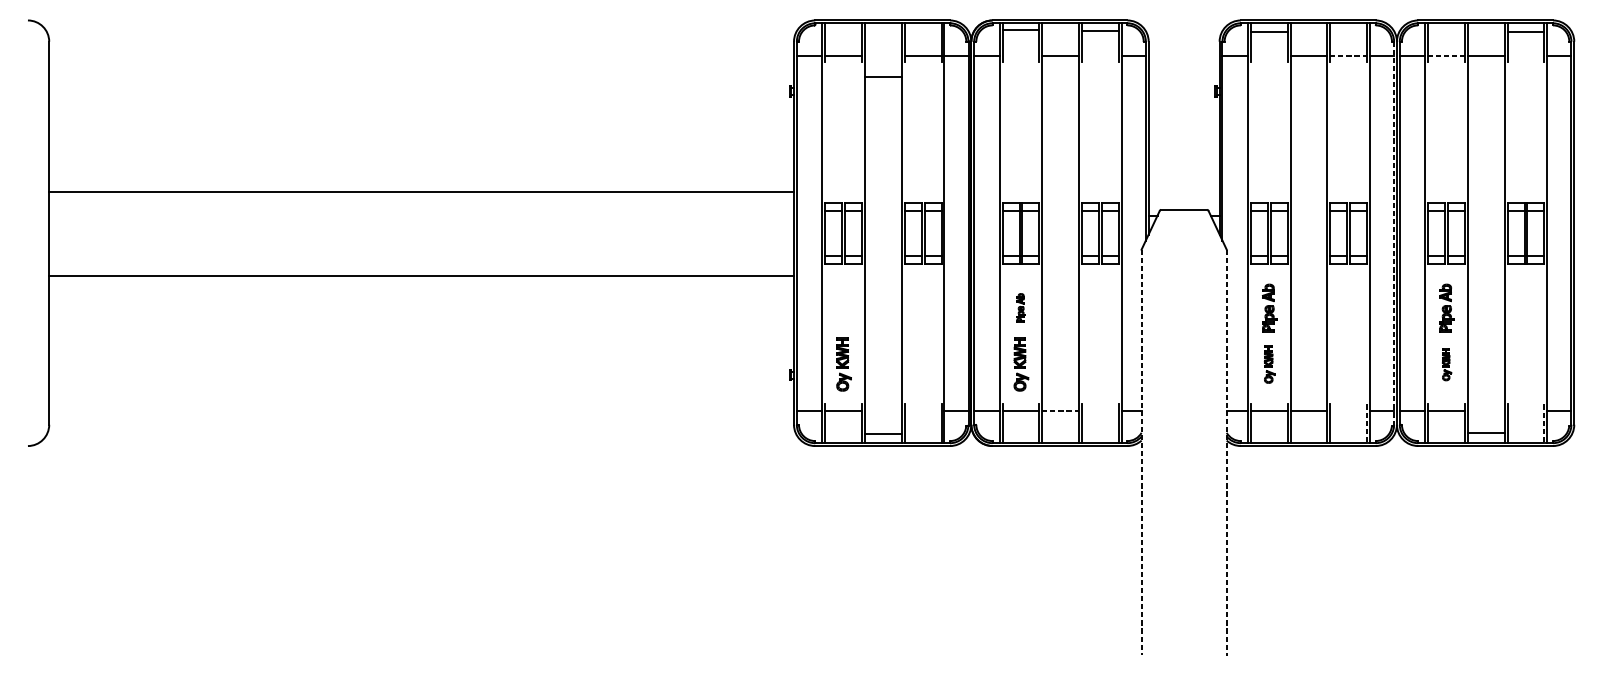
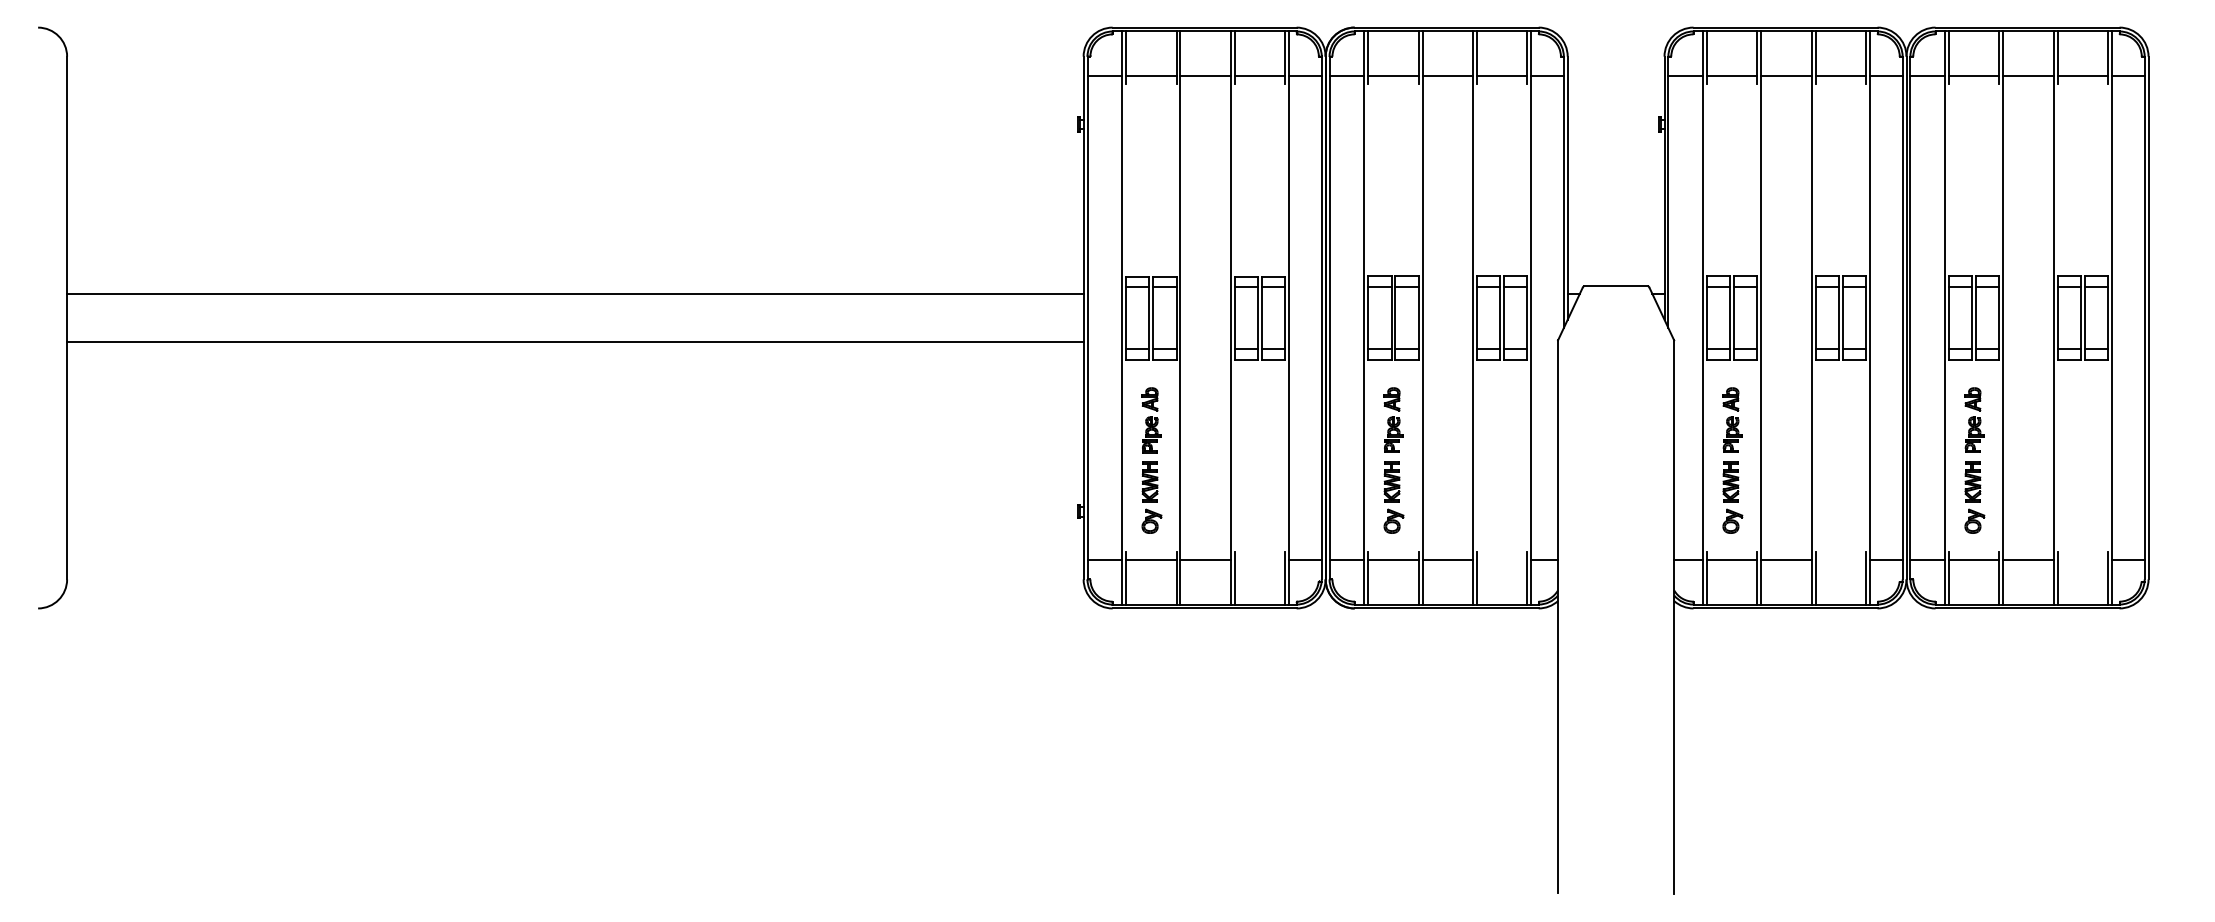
line: (1021, 30) -> (1393, 76), moved
line: (1100, 31) -> (1501, 76), moved
line: (1269, 32) -> (1732, 76), moved
line: (1525, 32) -> (2082, 76), moved
line: (1349, 56) -> (1841, 76), dashed -> solid
line: (1446, 56) -> (1974, 76), dashed -> solid
line: (883, 77) -> (1205, 76), moved
line: (421, 191) -> (575, 293), moved
line: (1393, 233) -> (1902, 318), dashed -> solid
line: (421, 276) -> (575, 342), moved
part: (1021, 307) -> (1393, 419), size x1.67
part: (843, 308) -> (1151, 420), added
part: (1269, 364) -> (1732, 497), size x1.43
part: (1446, 364) -> (1974, 497), size x1.67
line: (1061, 410) -> (1448, 560), dashed -> solid
line: (1366, 424) -> (1865, 578), dashed -> solid
line: (1544, 424) -> (2107, 578), dashed -> solid
line: (1486, 433) -> (2028, 560), moved
line: (883, 434) -> (1205, 560), moved
line: (1141, 452) -> (1558, 617), dashed -> solid
line: (1226, 452) -> (1674, 617), dashed -> solid

